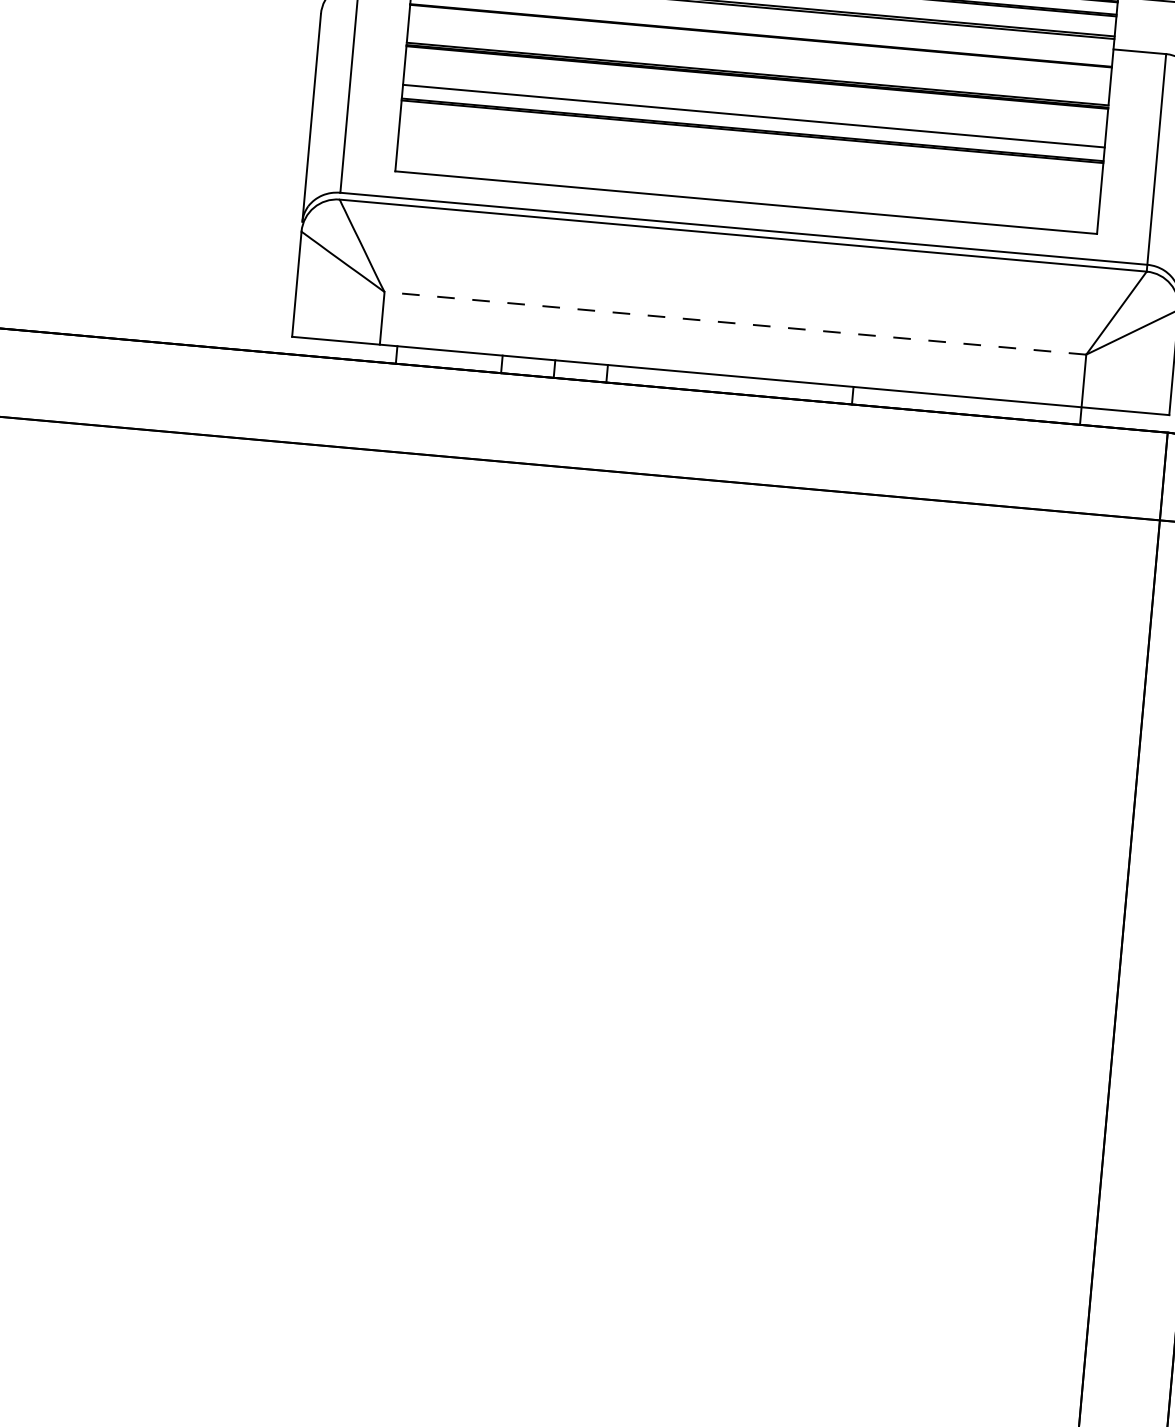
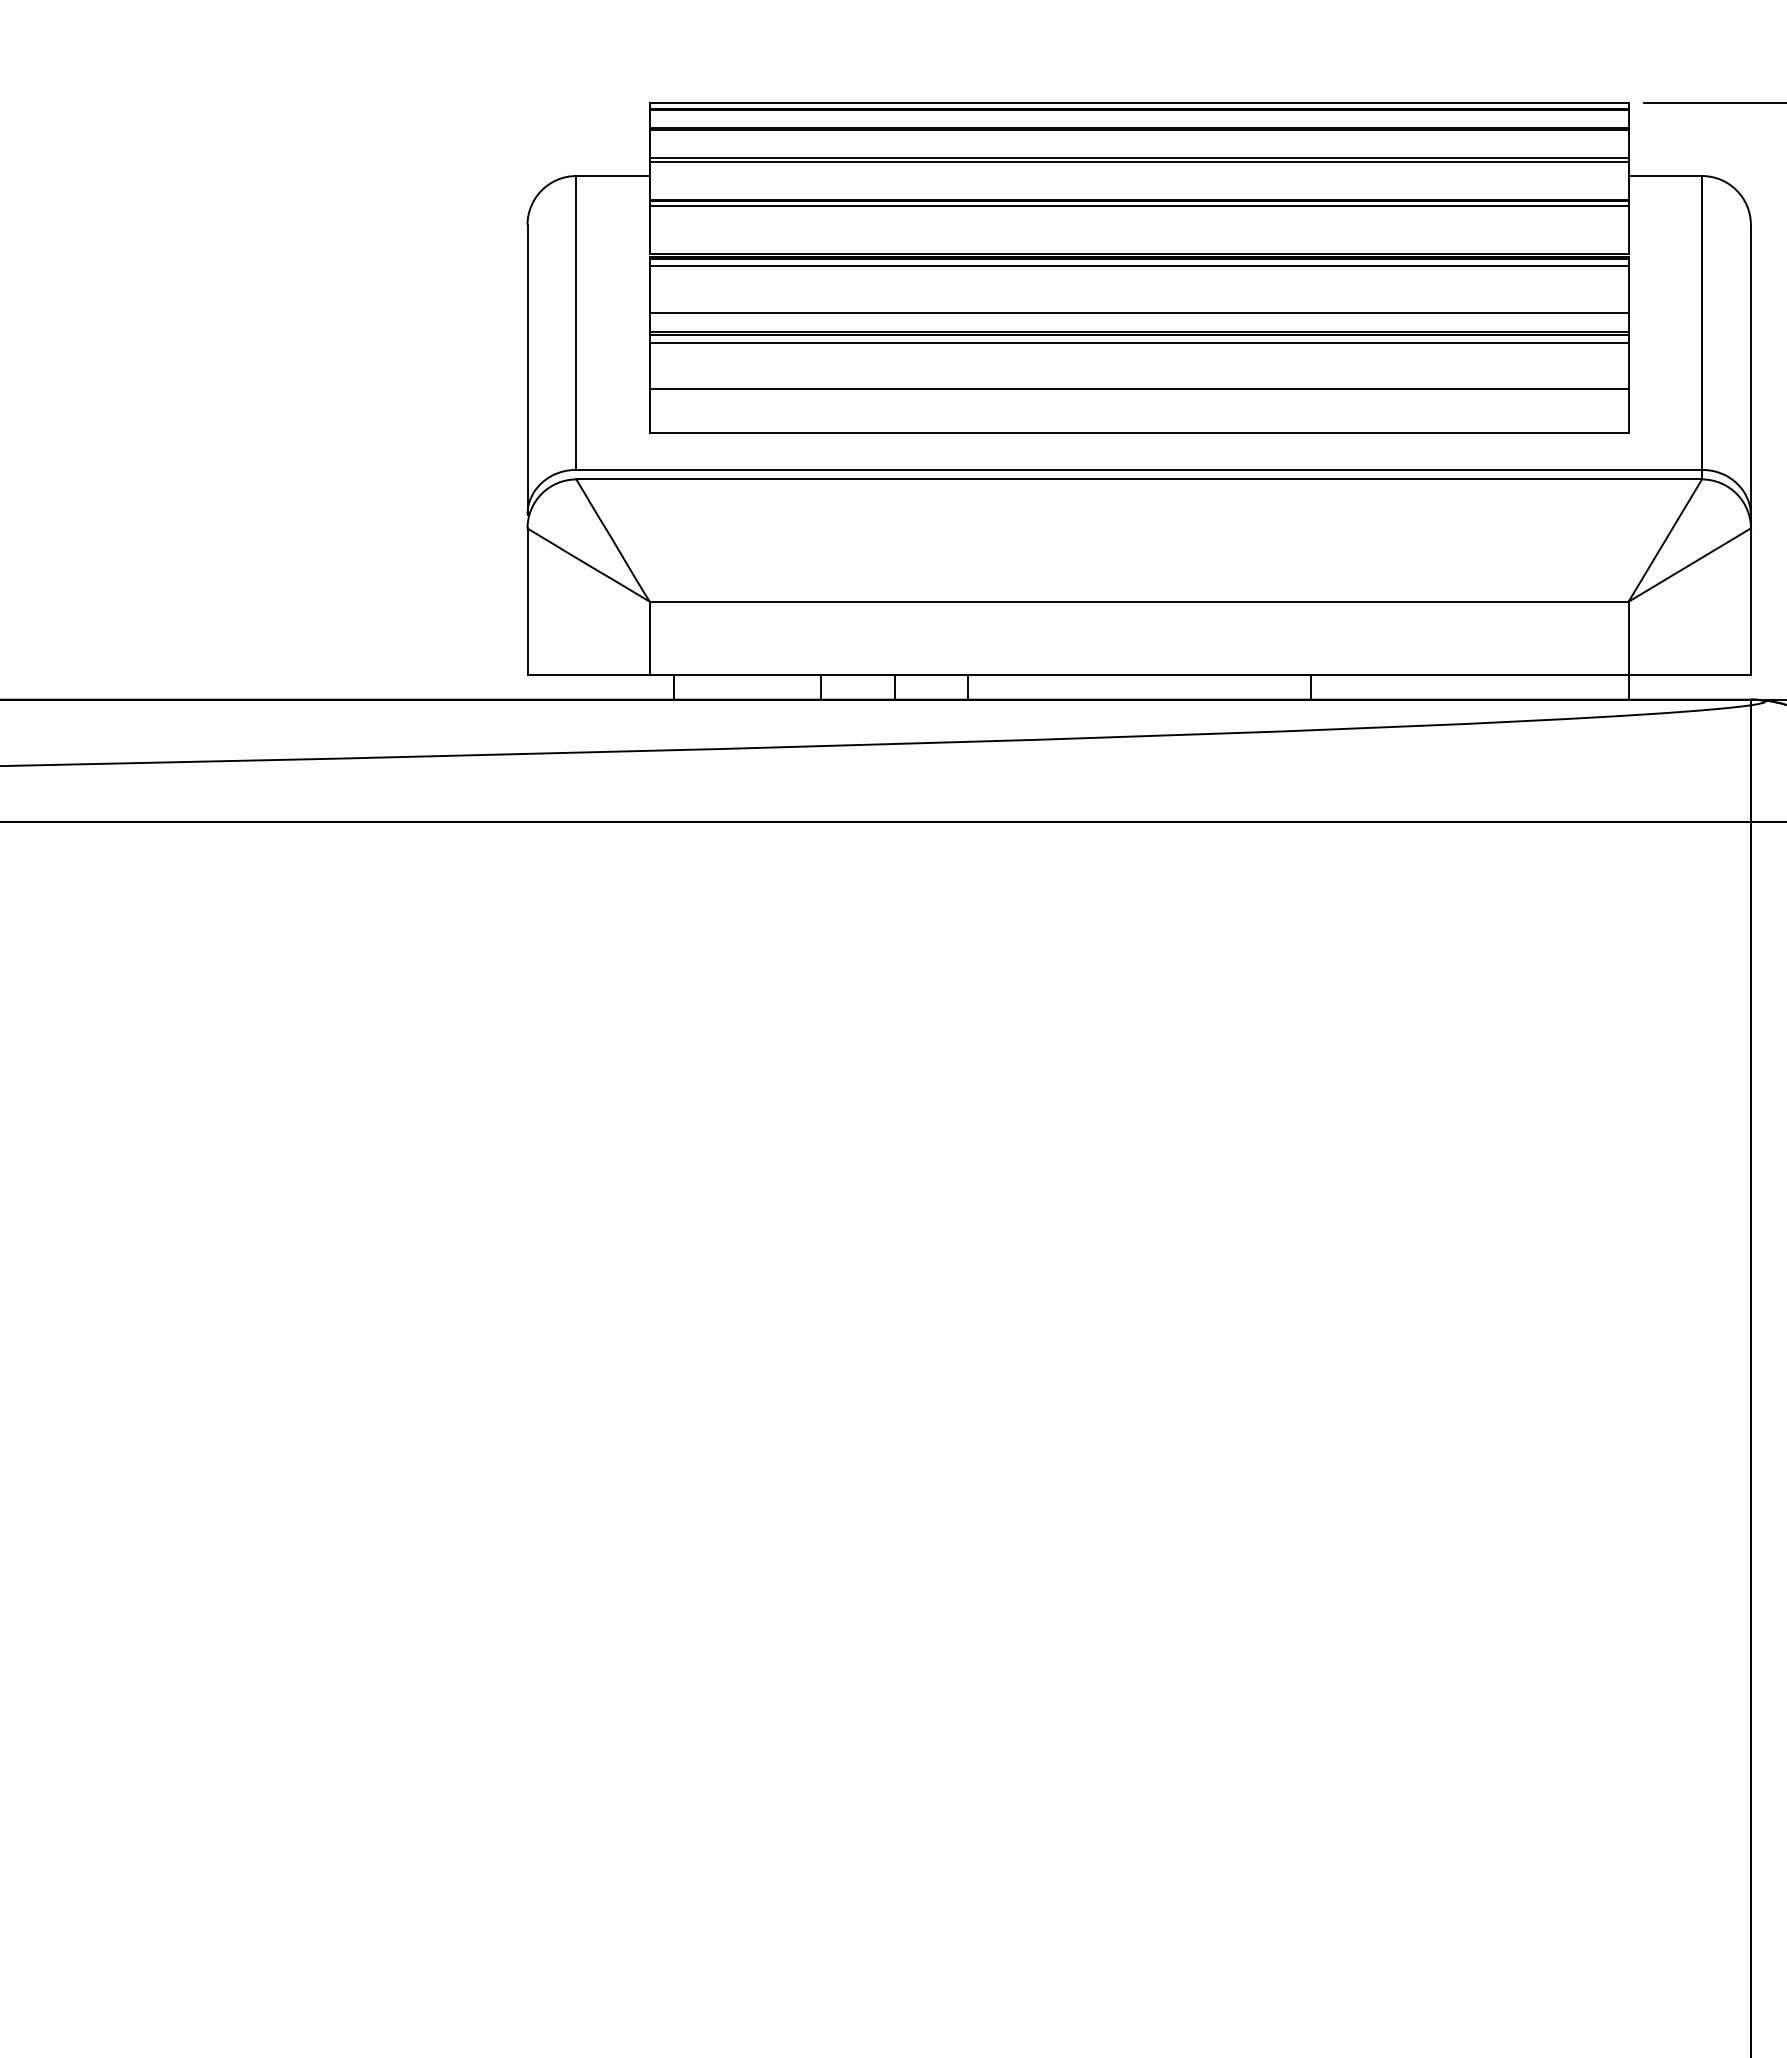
line: (760, 39) -> (1138, 206), added
line: (756, 82) -> (1138, 265), added
line: (751, 138) -> (1138, 343), added
line: (748, 171) -> (1138, 389), added
line: (734, 323) -> (1138, 601), dashed -> solid

